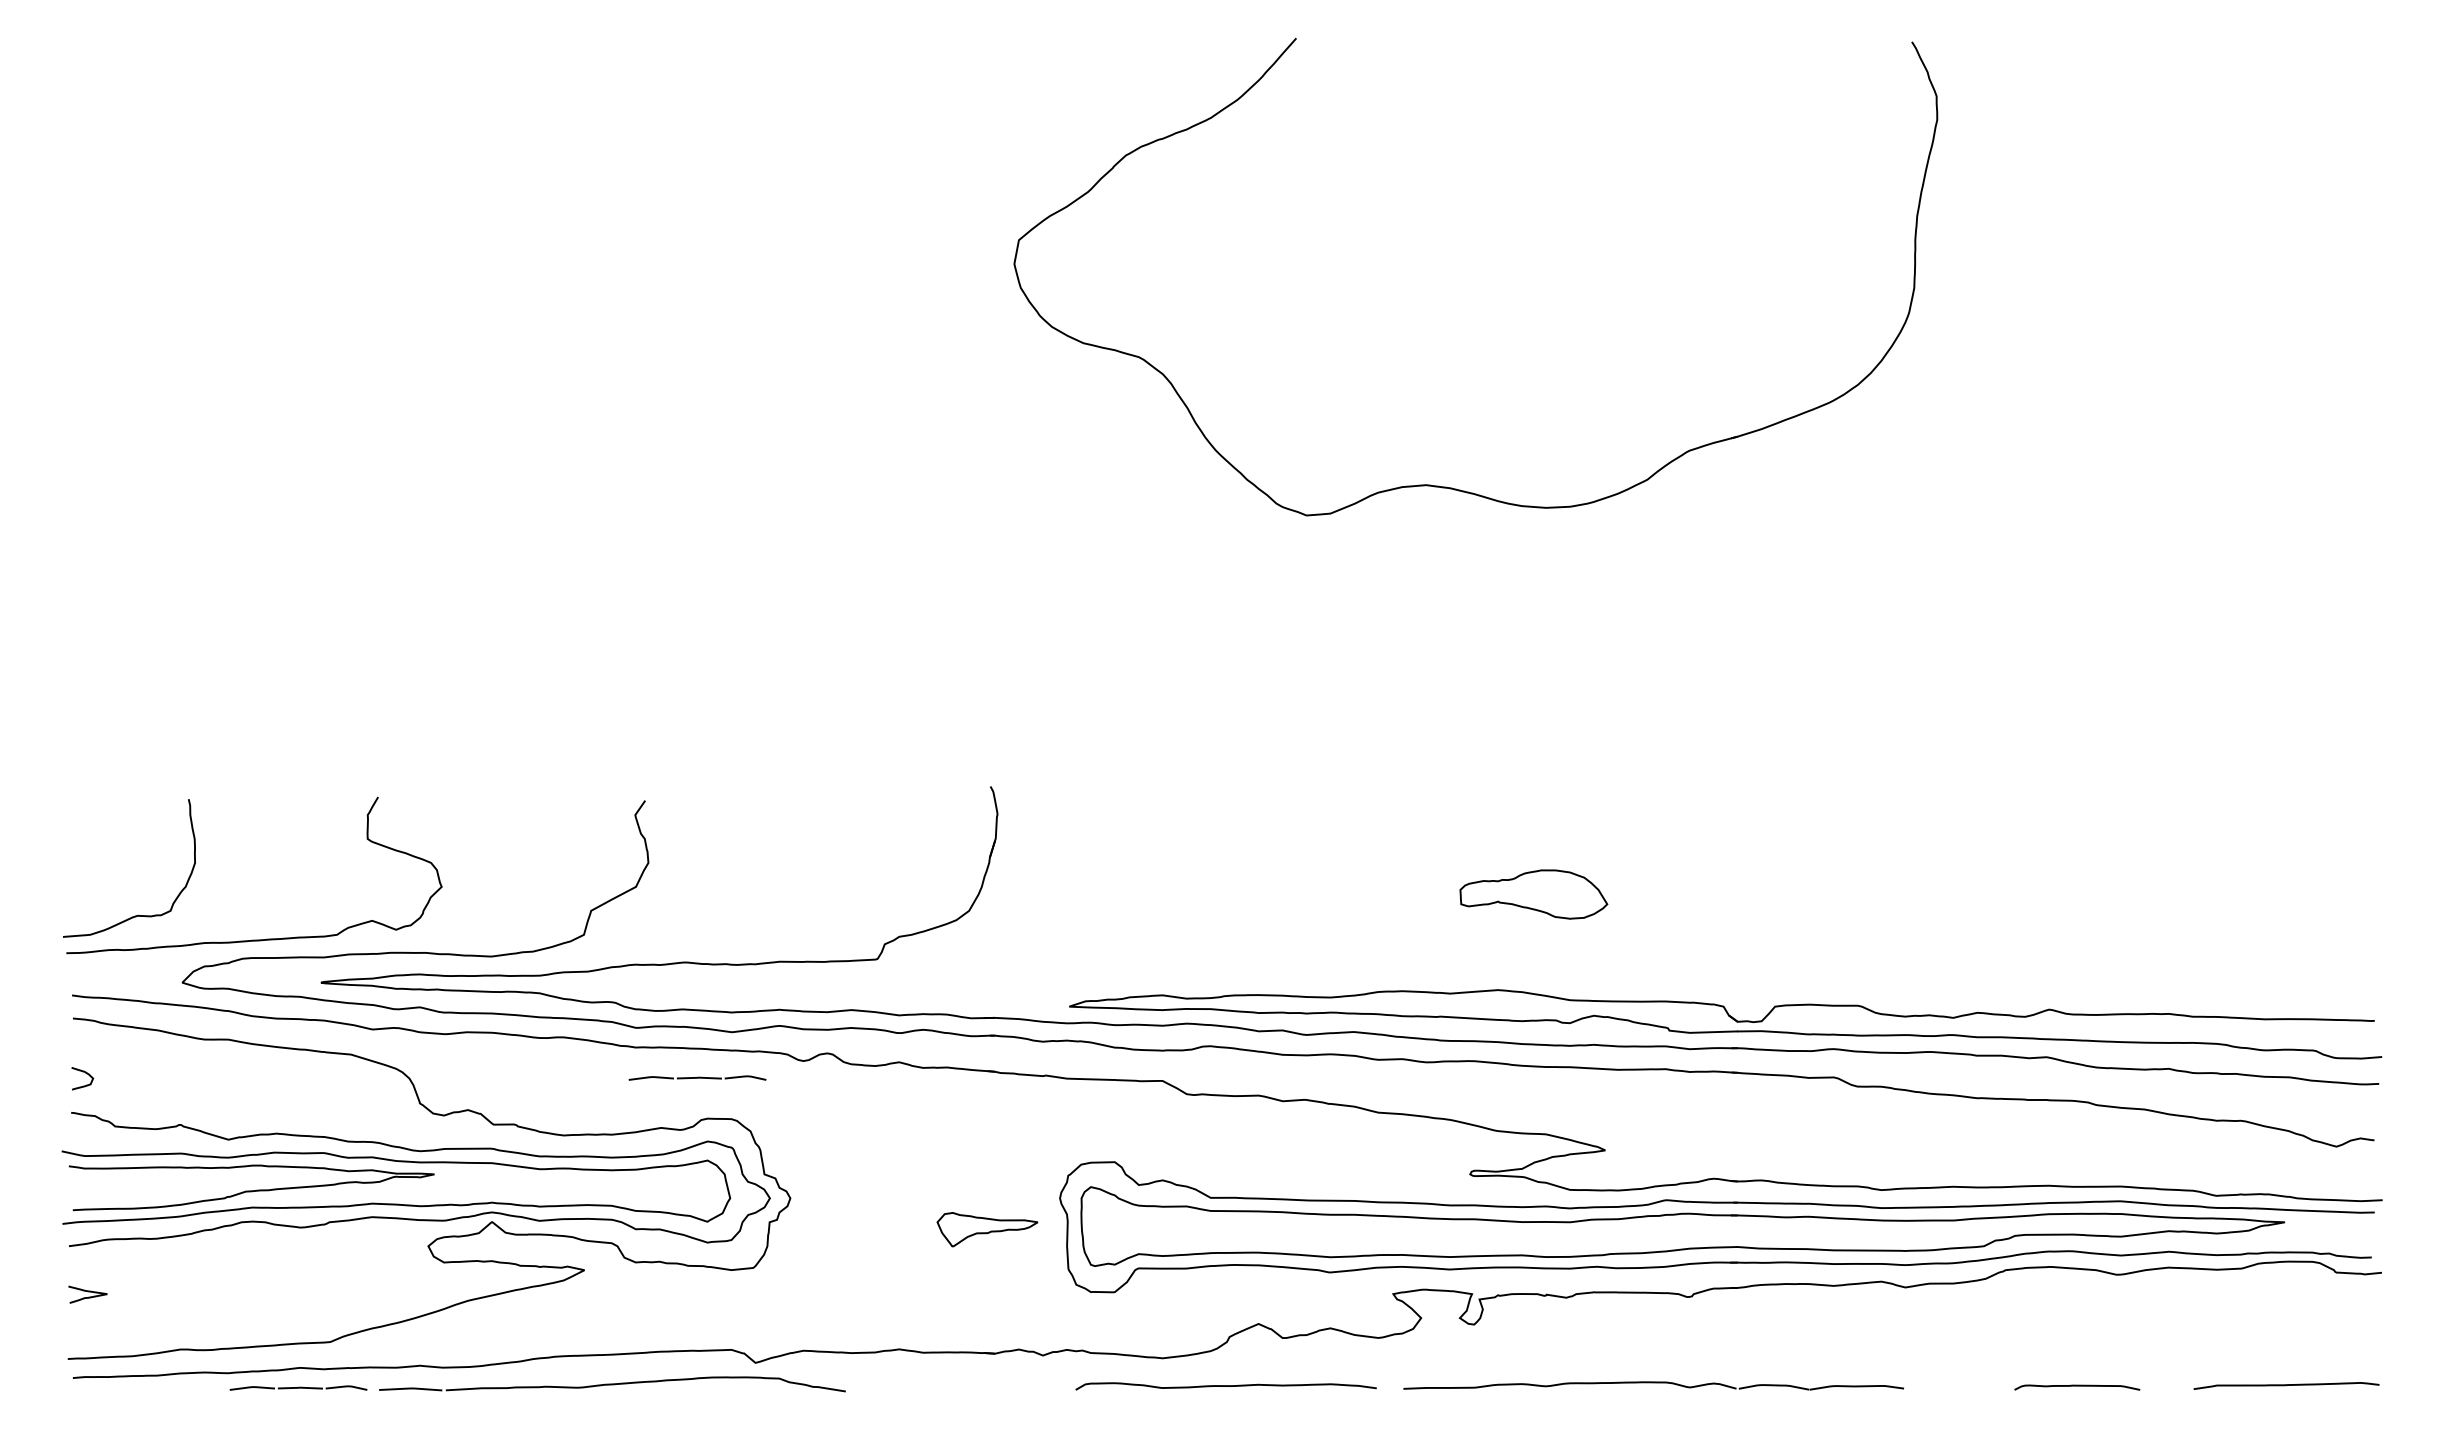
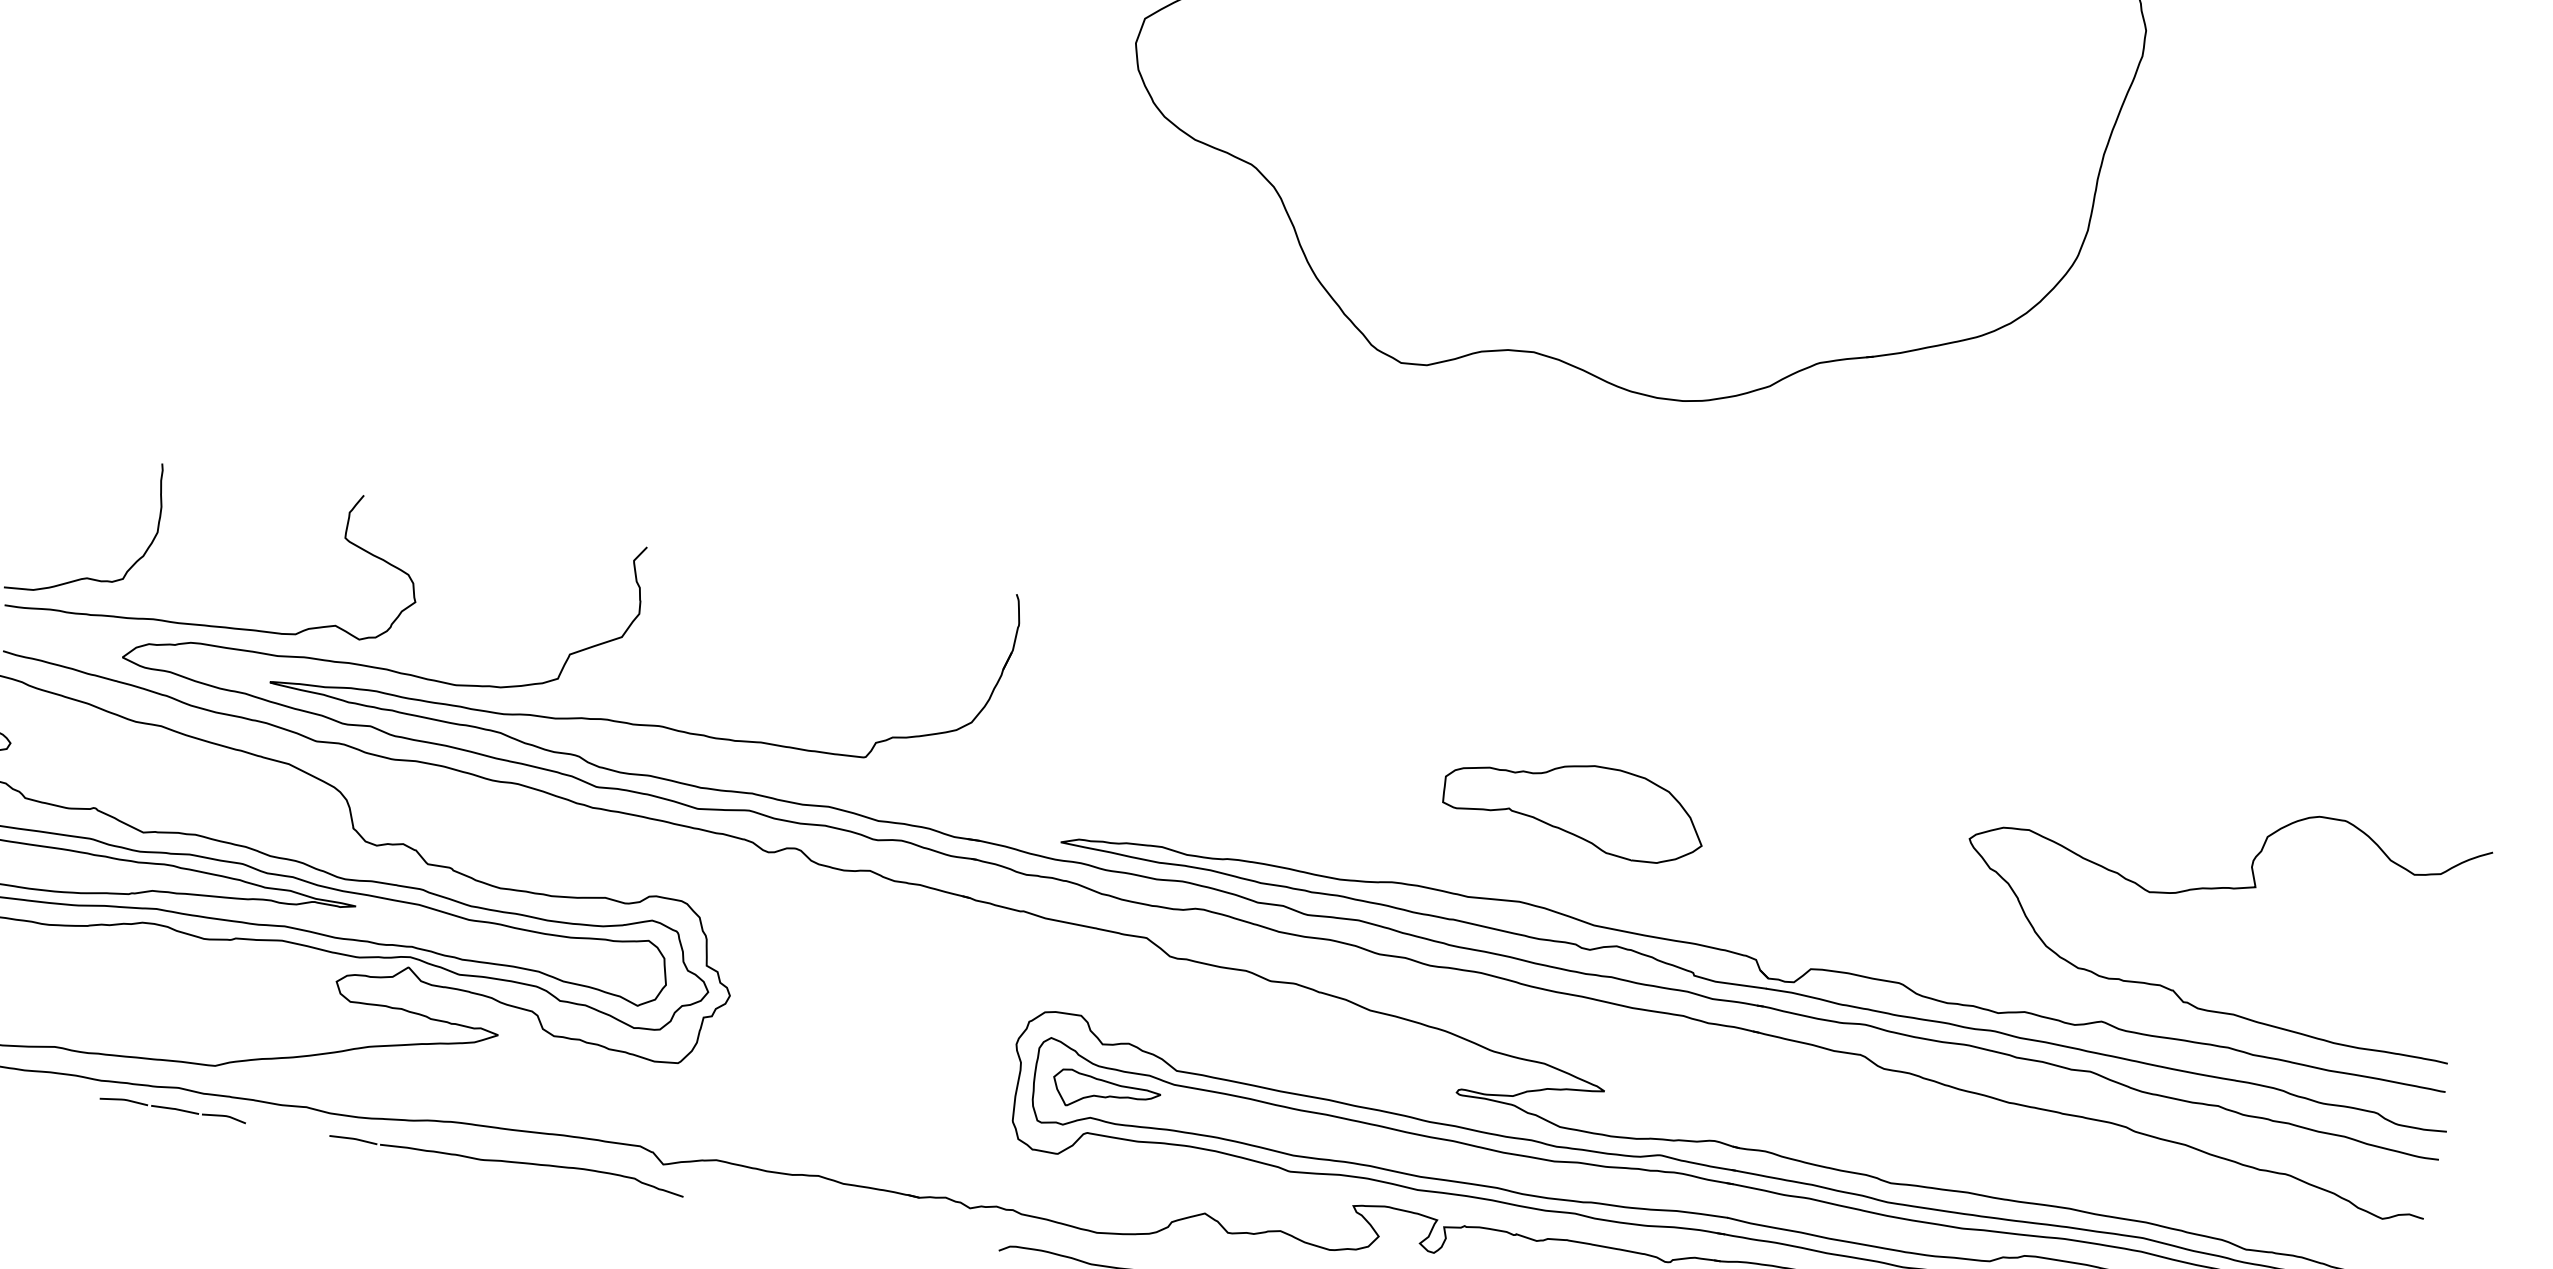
curve: (2136, 870) -> (2219, 889), added
part: (1533, 894) -> (1574, 806), size x1.67
part: (697, 1077) -> (652, 850), removed
part: (987, 1229) -> (1105, 1093), moved
part: (611, 1384) -> (506, 1161), size x0.71

